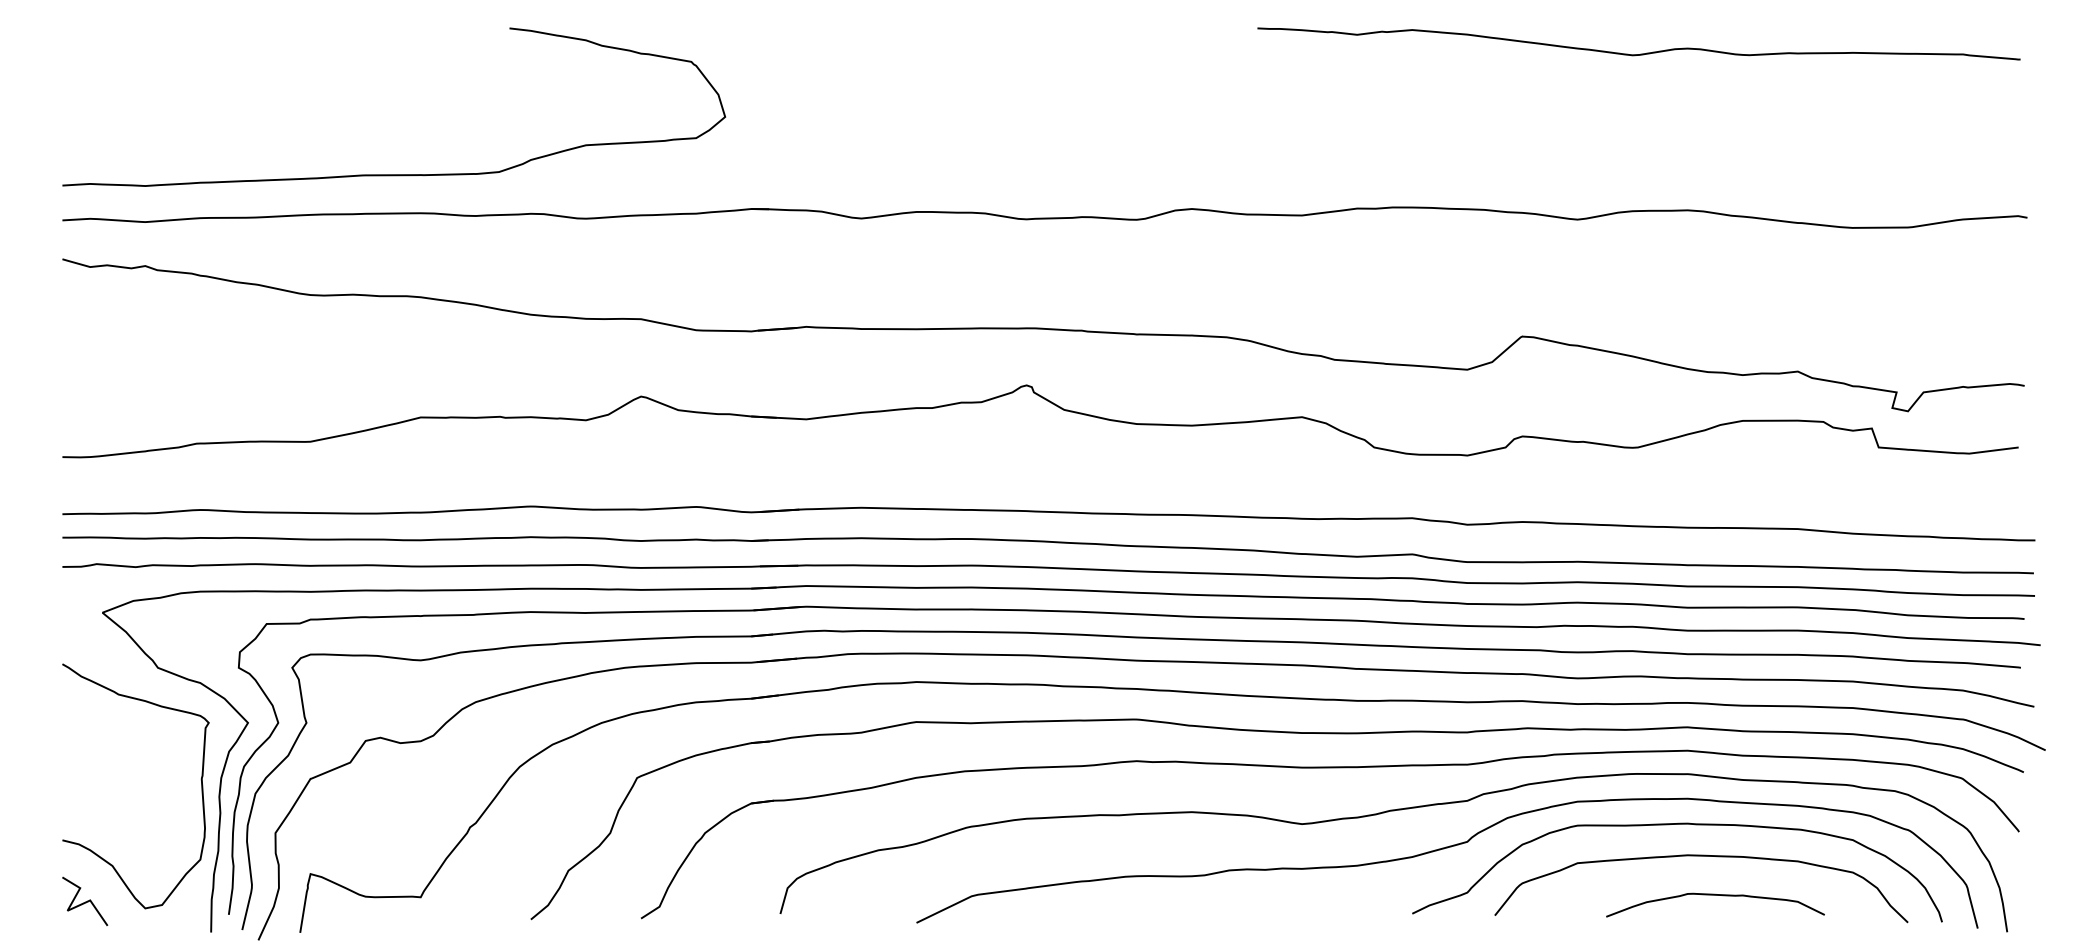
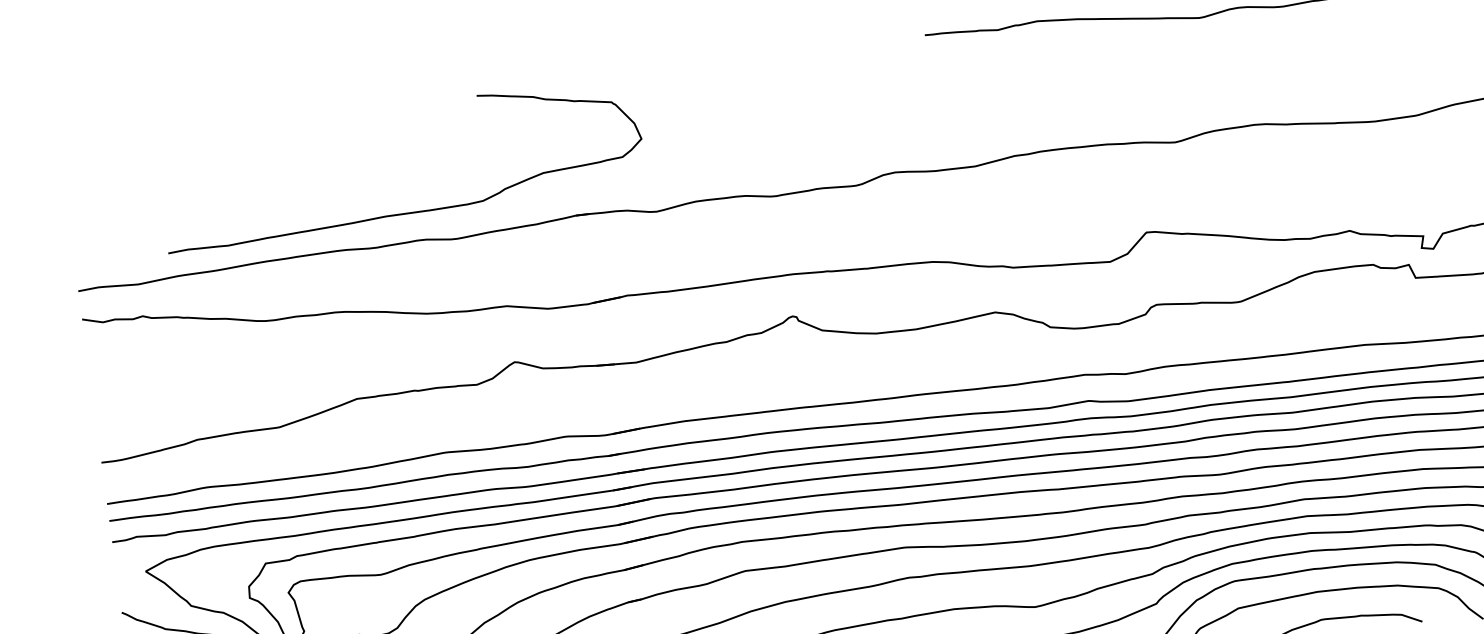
curve: (394, 174) -> (407, 212), moved

